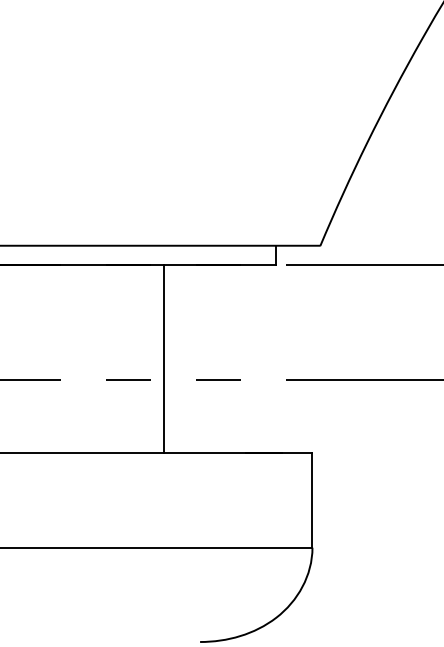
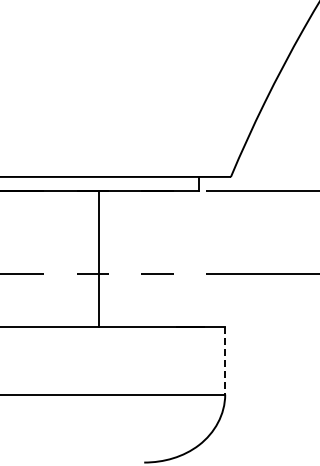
line: (164, 358) -> (99, 258), moved
line: (312, 500) -> (225, 360), solid -> dashed

